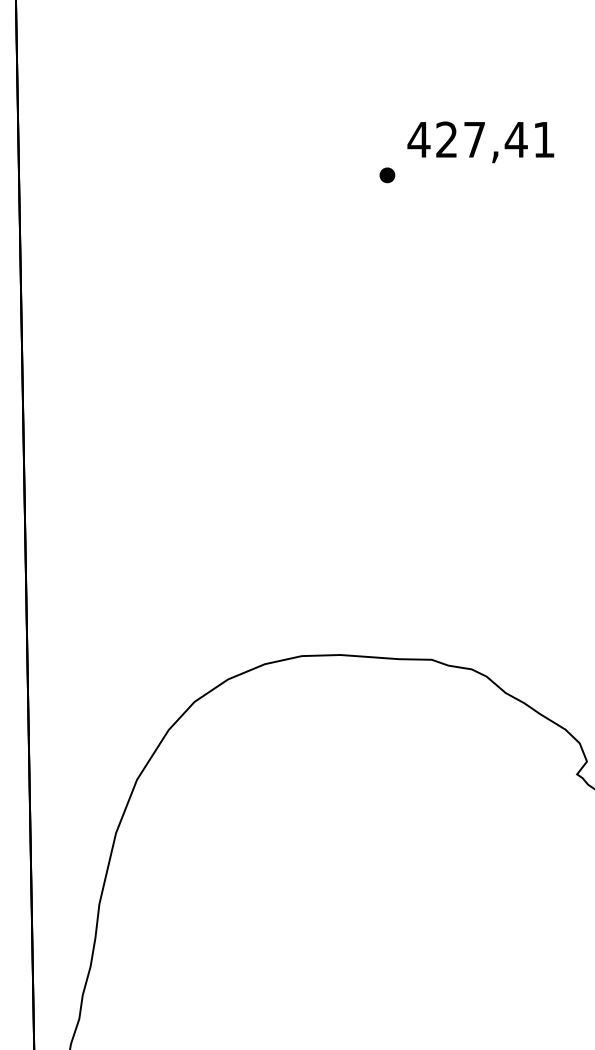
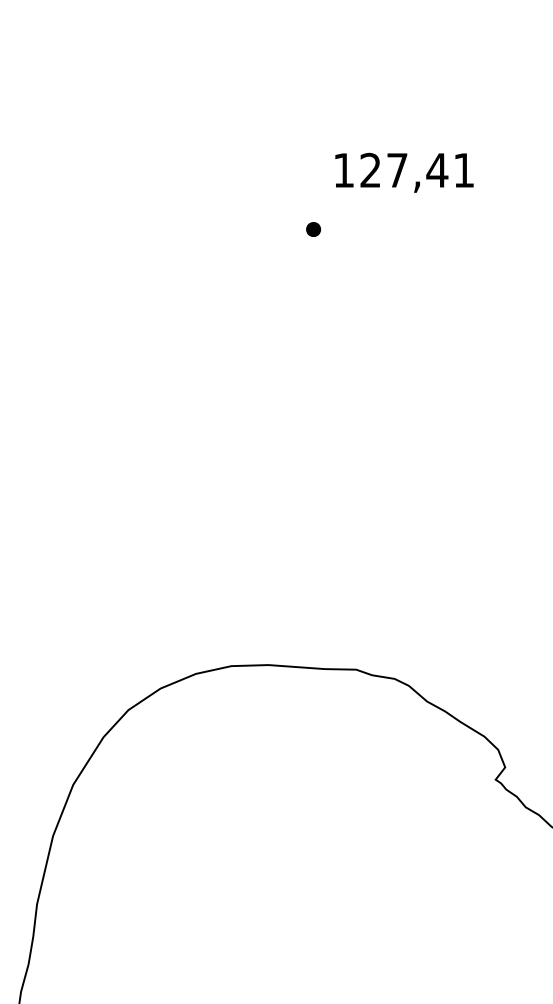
text: (418, 139) -> (343, 170), 427,41 -> 127,41
part: (387, 175) -> (313, 229), moved

